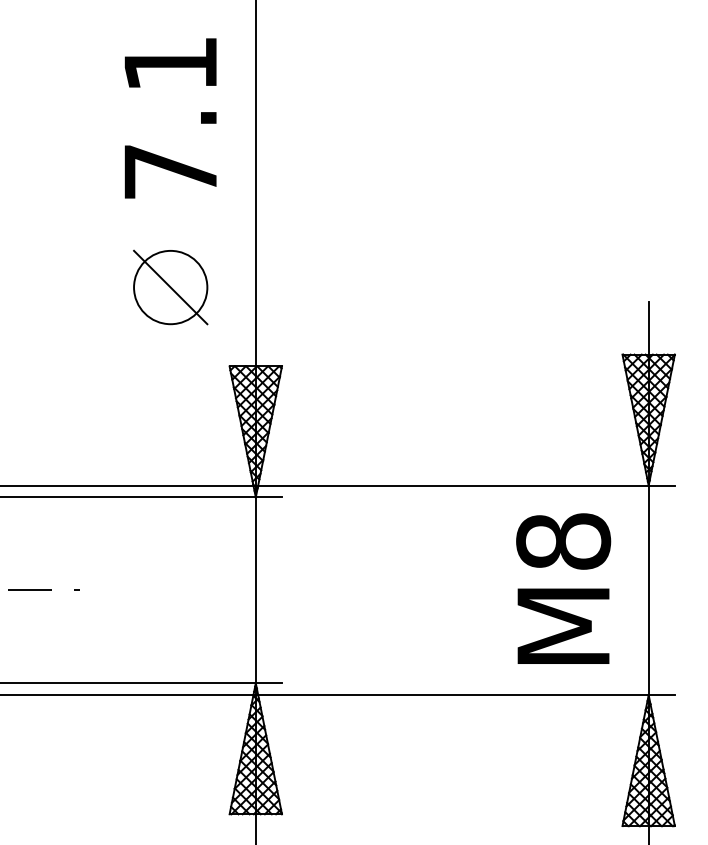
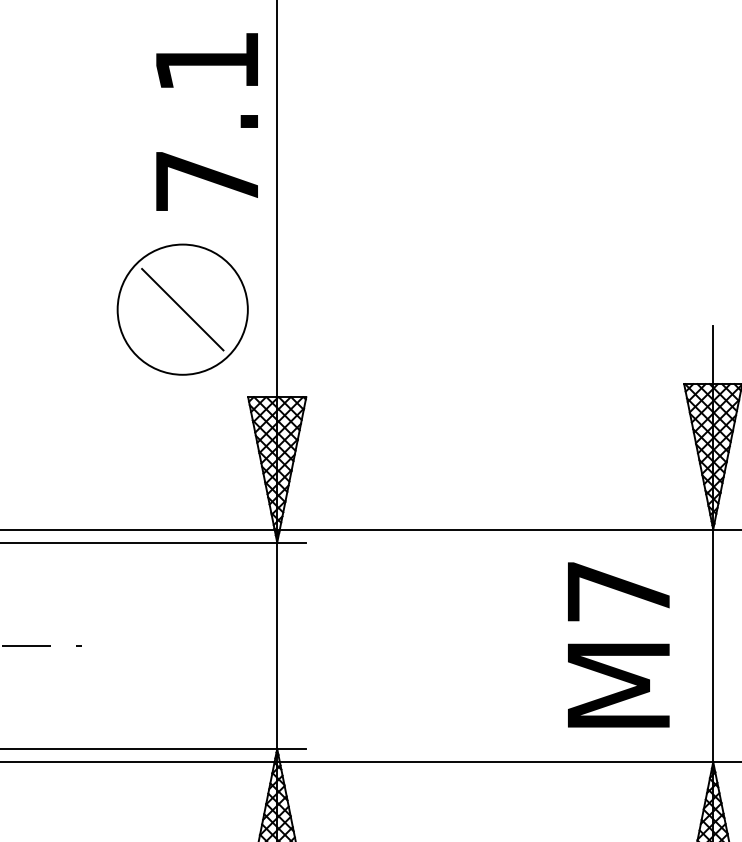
text: (170, 118) -> (206, 122), moved
circle: (170, 287) -> (182, 309), size x1.6
text: (563, 541) -> (618, 591), M8 -> M7

